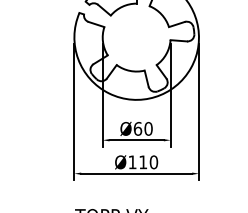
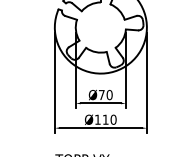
text: (137, 128) -> (101, 94), Ø60 -> Ø70

